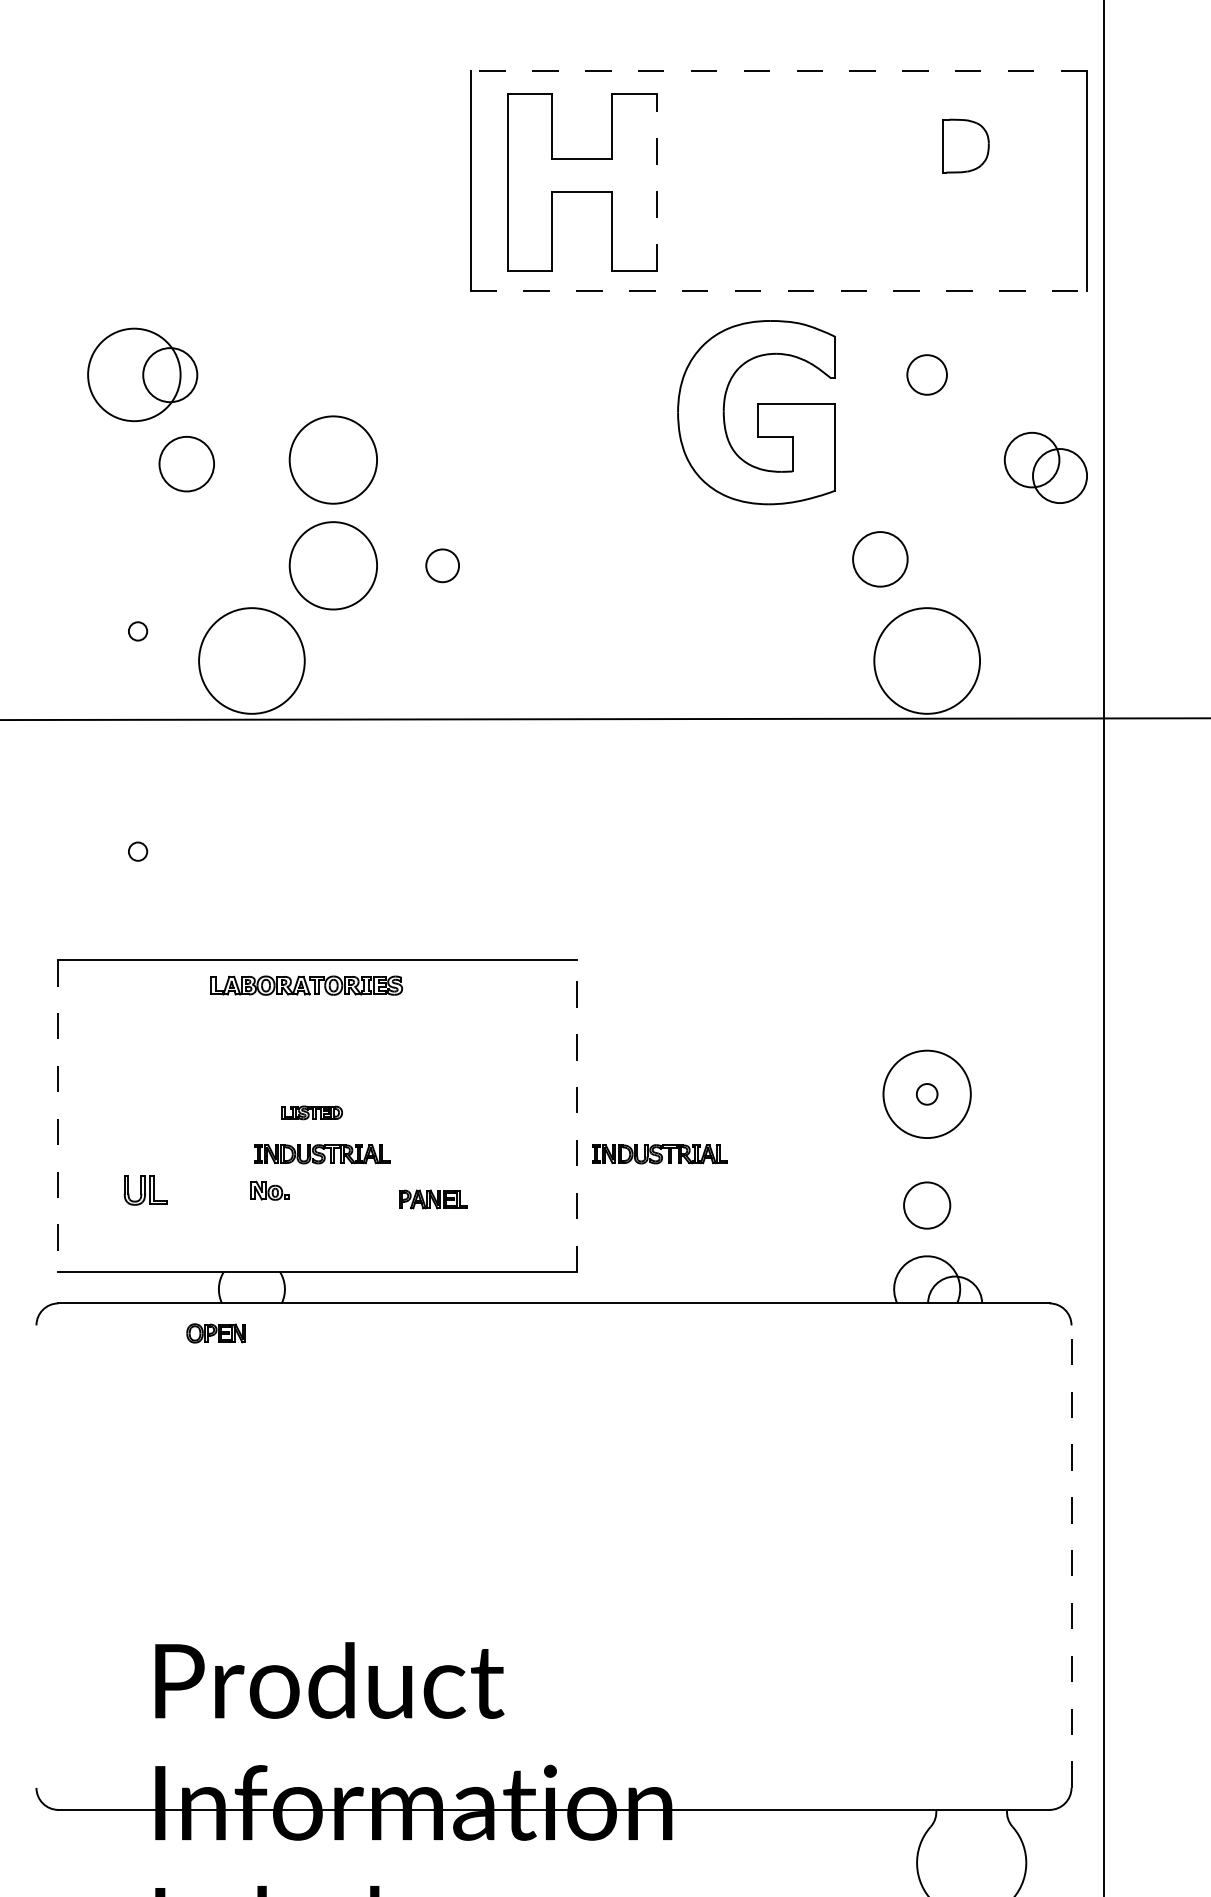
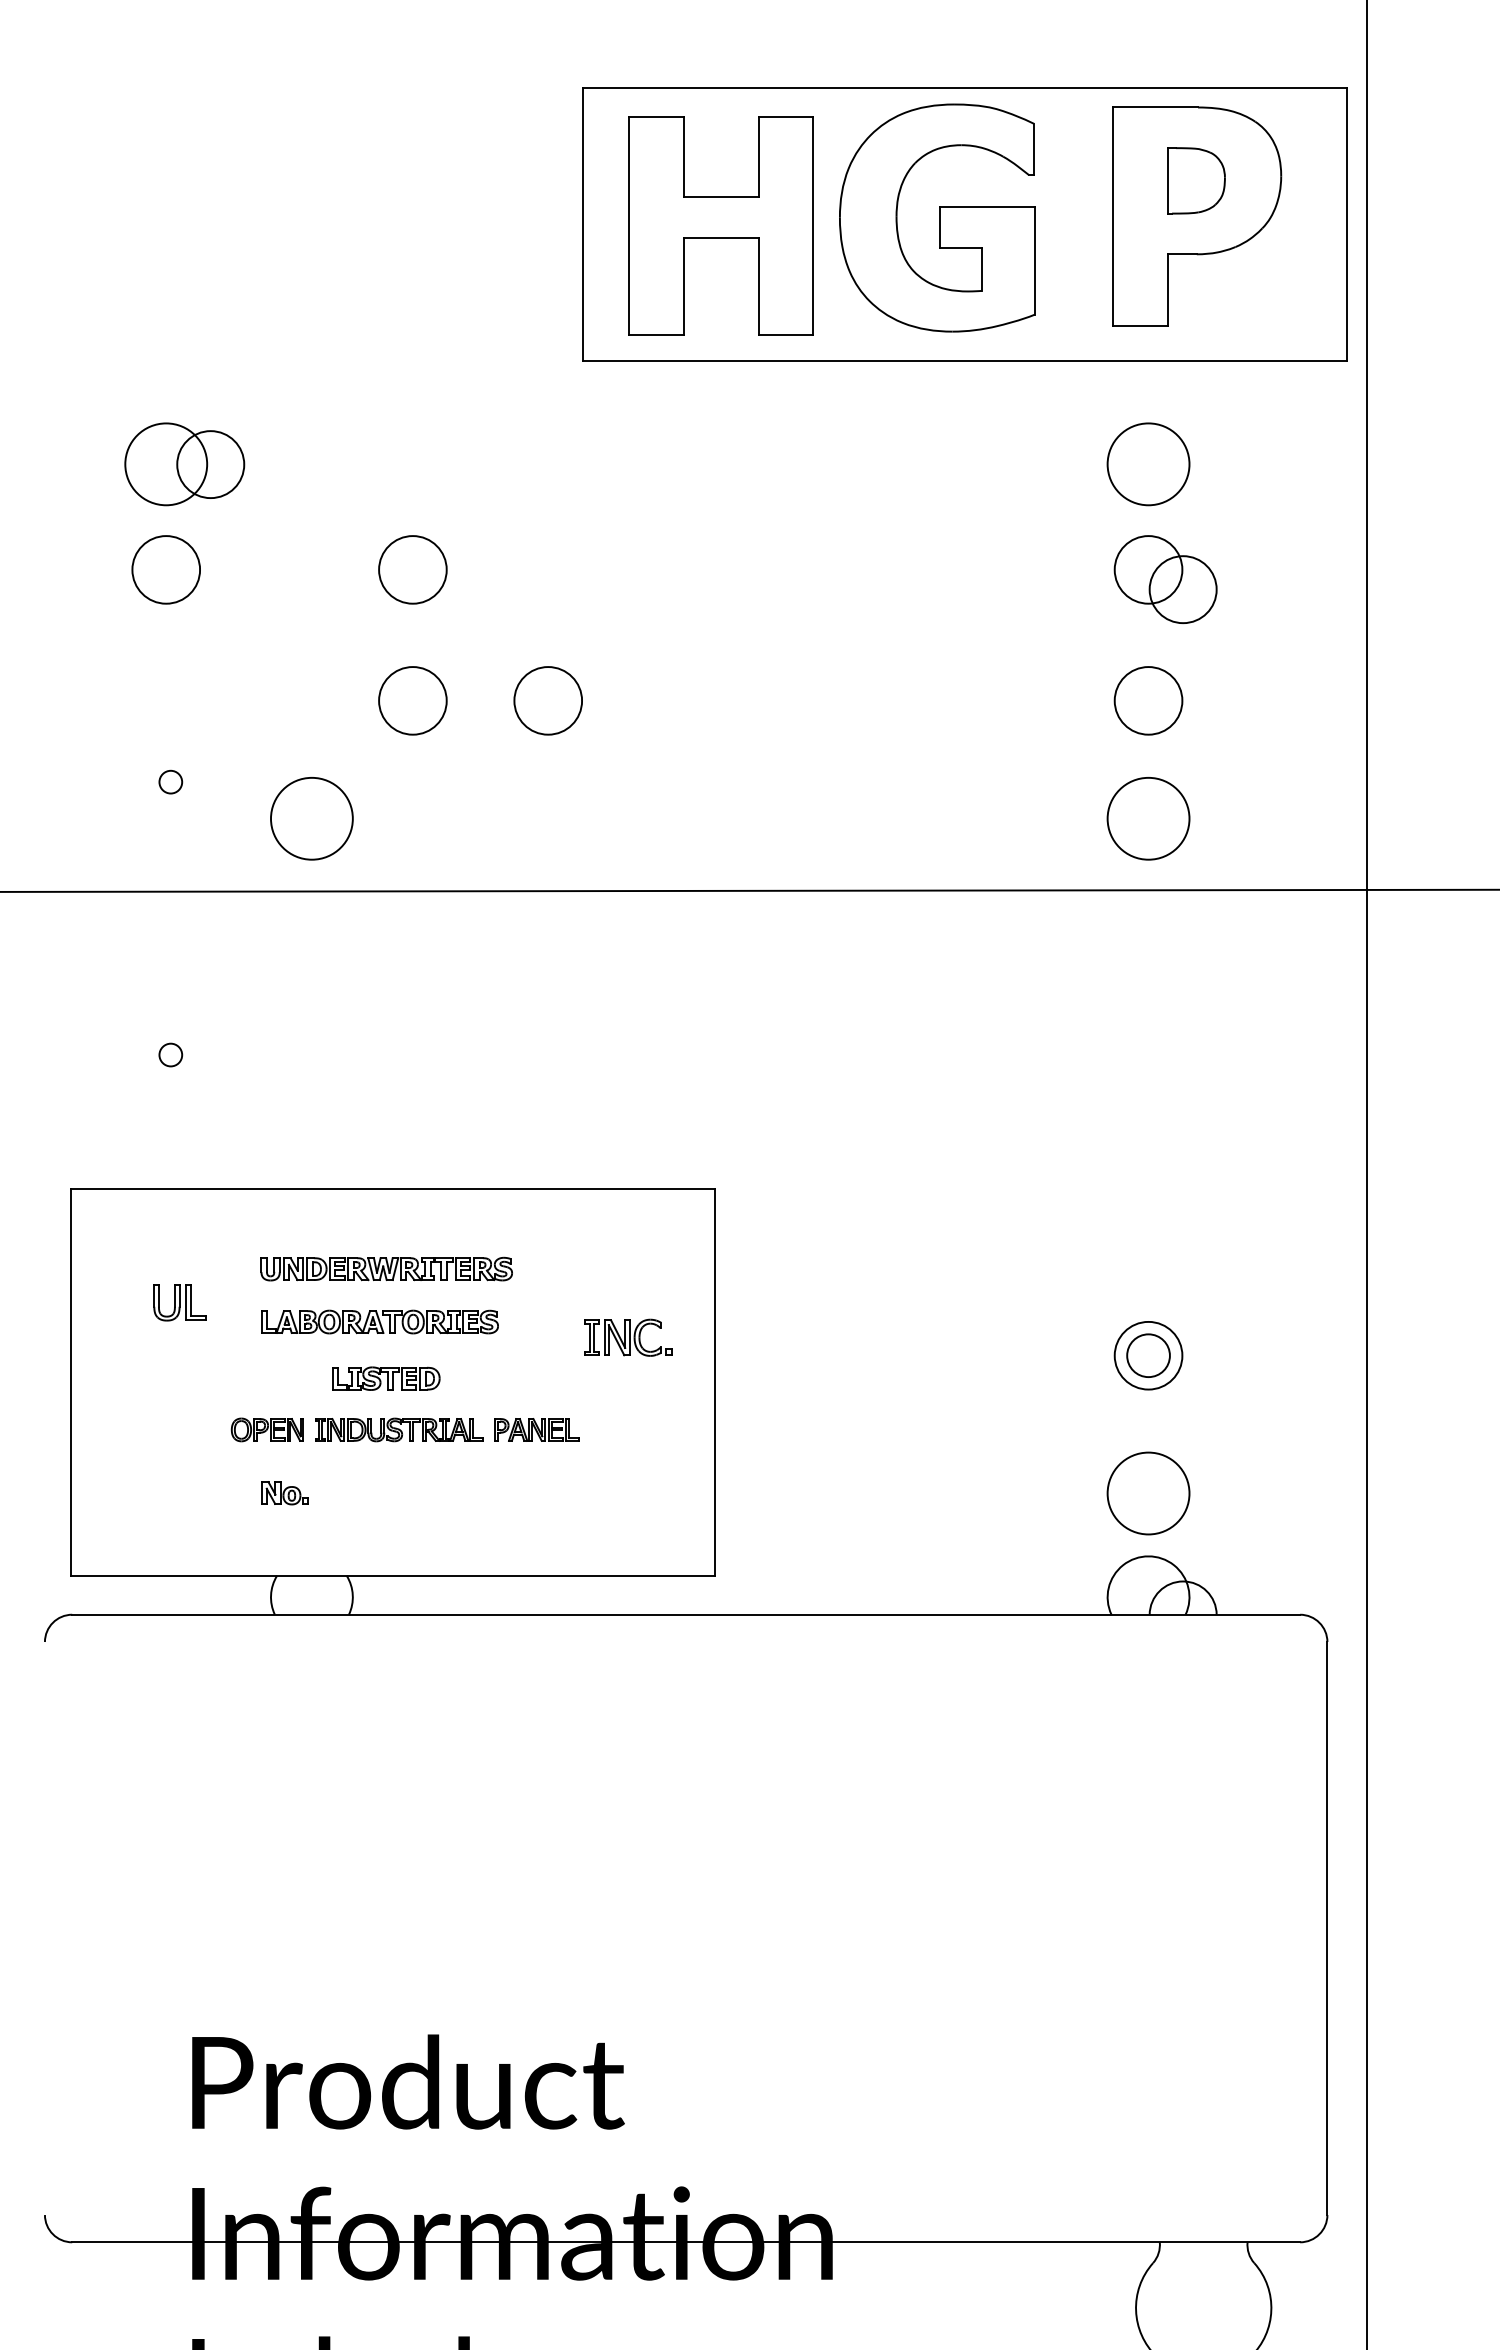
line: (778, 70) -> (964, 87), dashed -> solid
part: (966, 174) -> (1197, 216), added
line: (656, 182) -> (813, 225), dashed -> solid
line: (779, 291) -> (965, 360), dashed -> solid
circle: (134, 375) -> (166, 464), size x0.71
circle: (927, 375) -> (1148, 464), size x1.67
part: (756, 412) -> (937, 217), moved
circle: (333, 459) -> (412, 569), size x0.62
circle: (186, 463) -> (165, 569), moved
part: (1045, 467) -> (1165, 579), moved
circle: (880, 559) -> (1148, 700), moved
circle: (333, 565) -> (412, 700), size x0.62
circle: (442, 565) -> (548, 700), size x1.67
circle: (251, 660) -> (311, 818), size x0.62
circle: (927, 660) -> (1148, 818), size x0.62
part: (306, 985) -> (379, 1321), moved
part: (312, 1023) -> (386, 1268), added
part: (507, 1079) -> (628, 1337), added
circle: (927, 1094) -> (1148, 1355), size x0.62
circle: (927, 1094) -> (1148, 1355), size x1.67
part: (312, 1112) -> (386, 1378), size x1.43
line: (577, 1115) -> (715, 1382), dashed -> solid
line: (57, 1116) -> (71, 1383), dashed -> solid
part: (659, 1153) -> (817, 1429), removed
part: (145, 1190) -> (179, 1302), moved
part: (269, 1191) -> (284, 1493), moved
part: (433, 1199) -> (536, 1429), moved
circle: (927, 1205) -> (1148, 1493), size x1.43
part: (215, 1333) -> (266, 1429), moved
line: (1071, 1556) -> (1327, 1928), dashed -> solid

